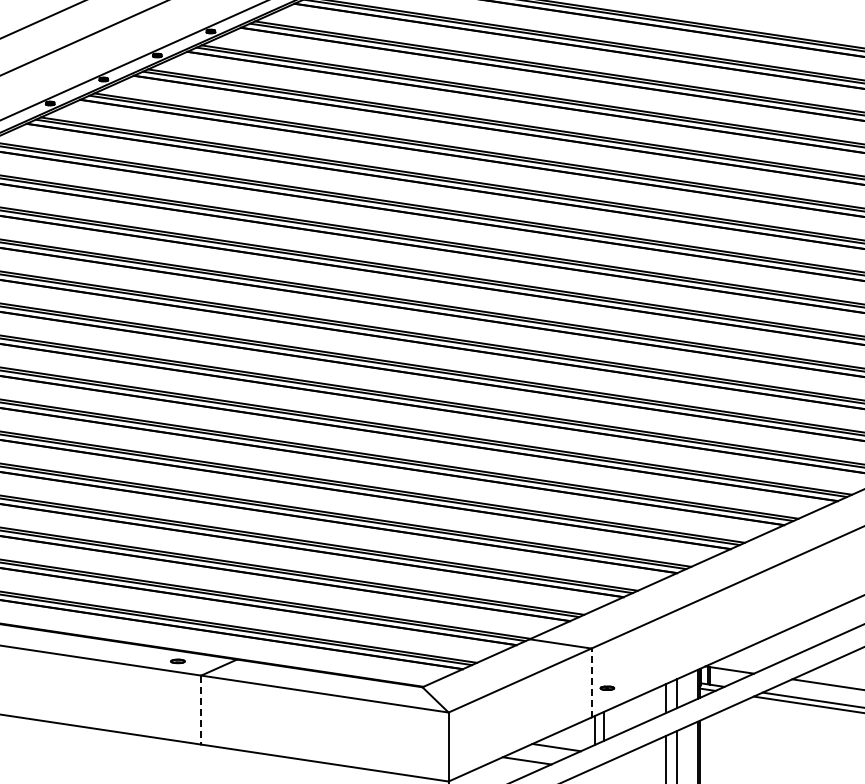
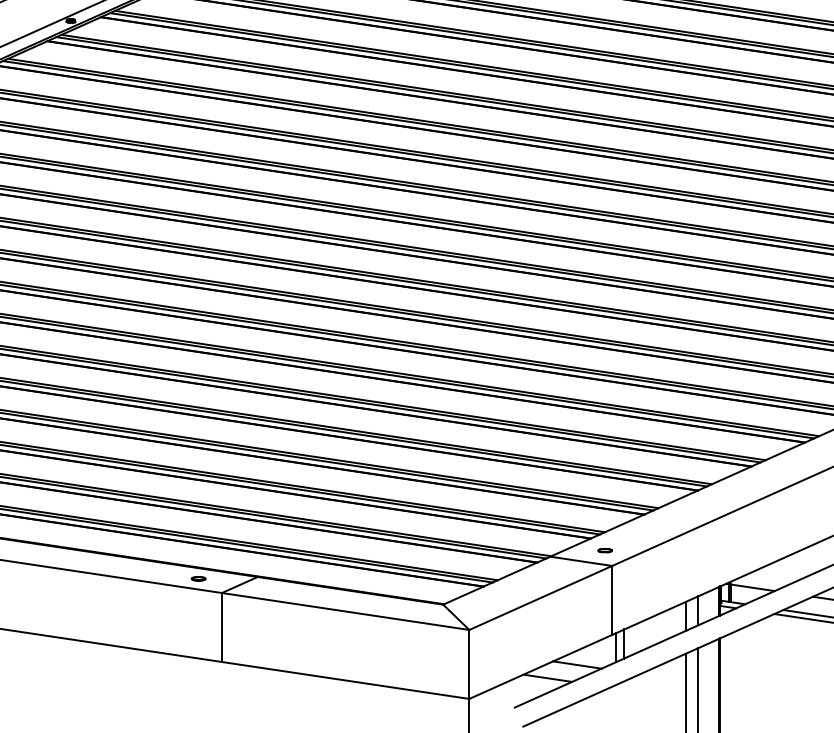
line: (591, 682) -> (612, 599), dashed -> solid
part: (607, 687) -> (605, 549), moved
line: (201, 710) -> (222, 627), dashed -> solid

